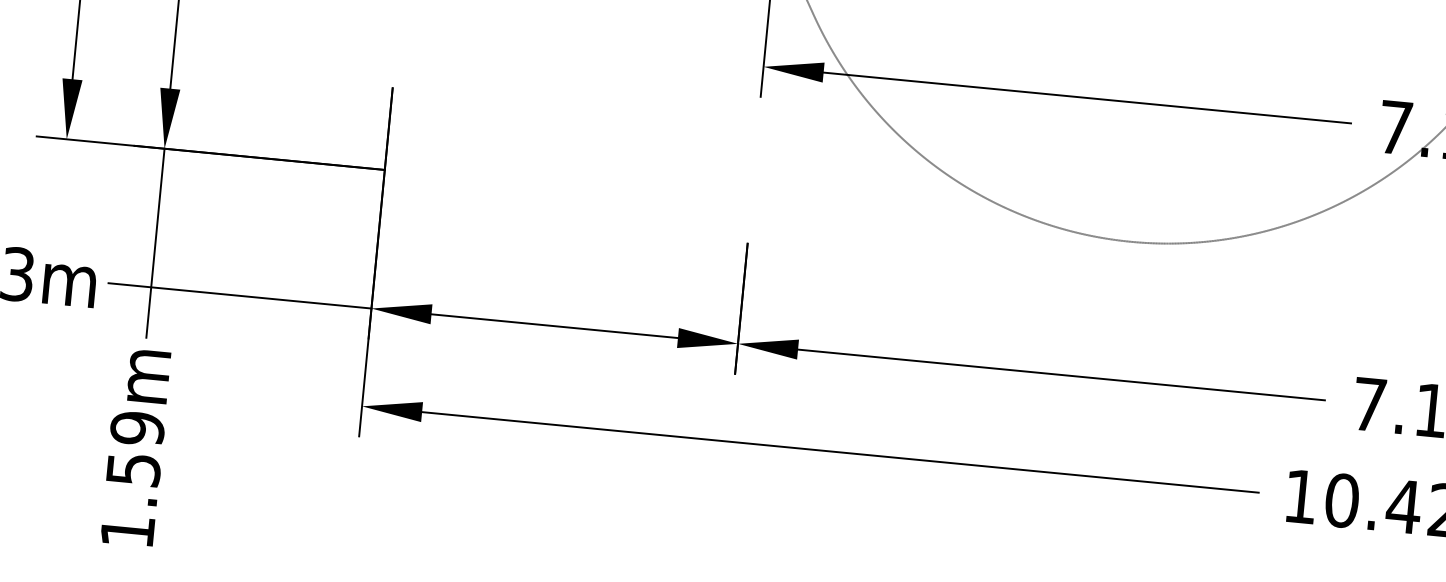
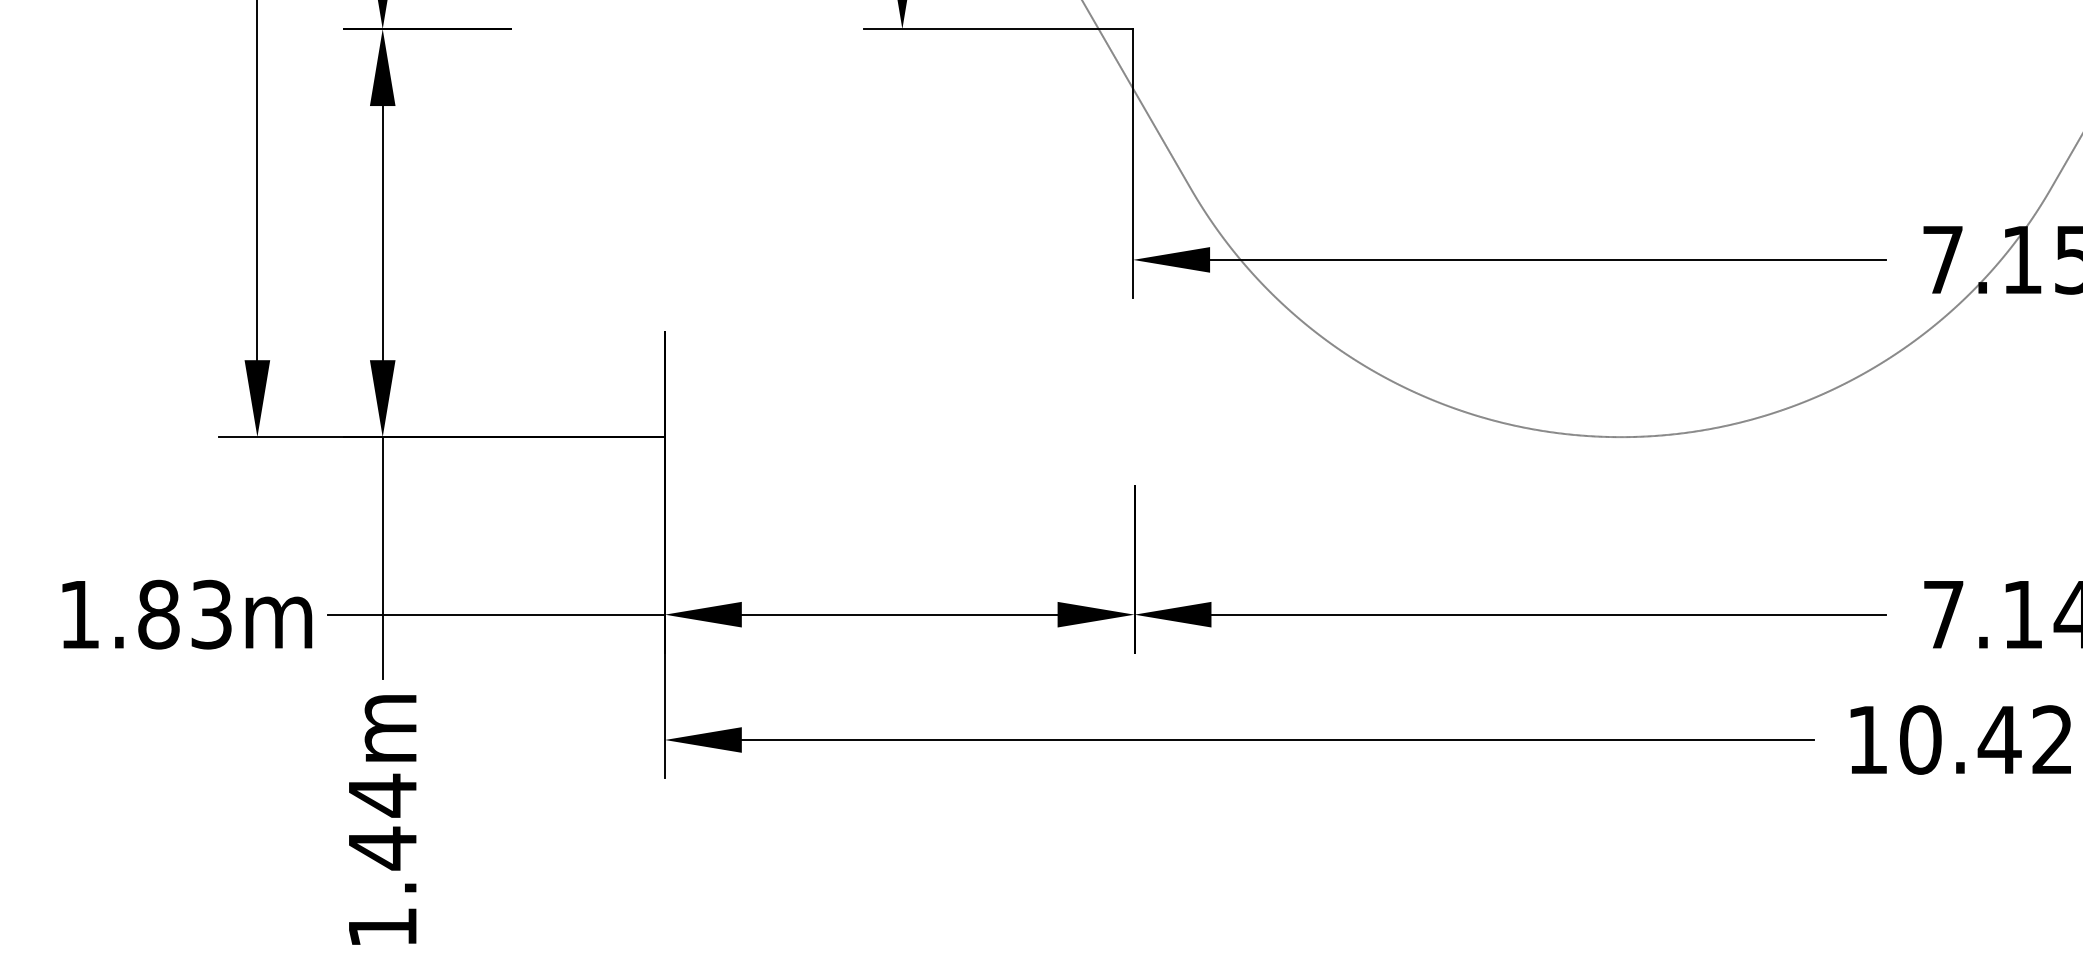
text: (135, 448) -> (382, 821), 1.59m -> 1.44m

